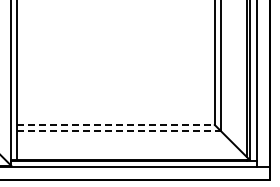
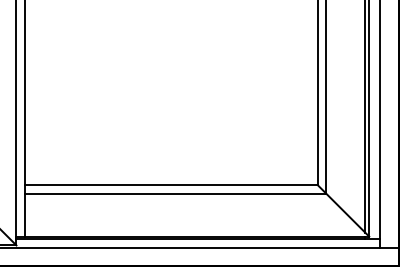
line: (115, 124) -> (170, 184), dashed -> solid
line: (118, 130) -> (175, 193), dashed -> solid

